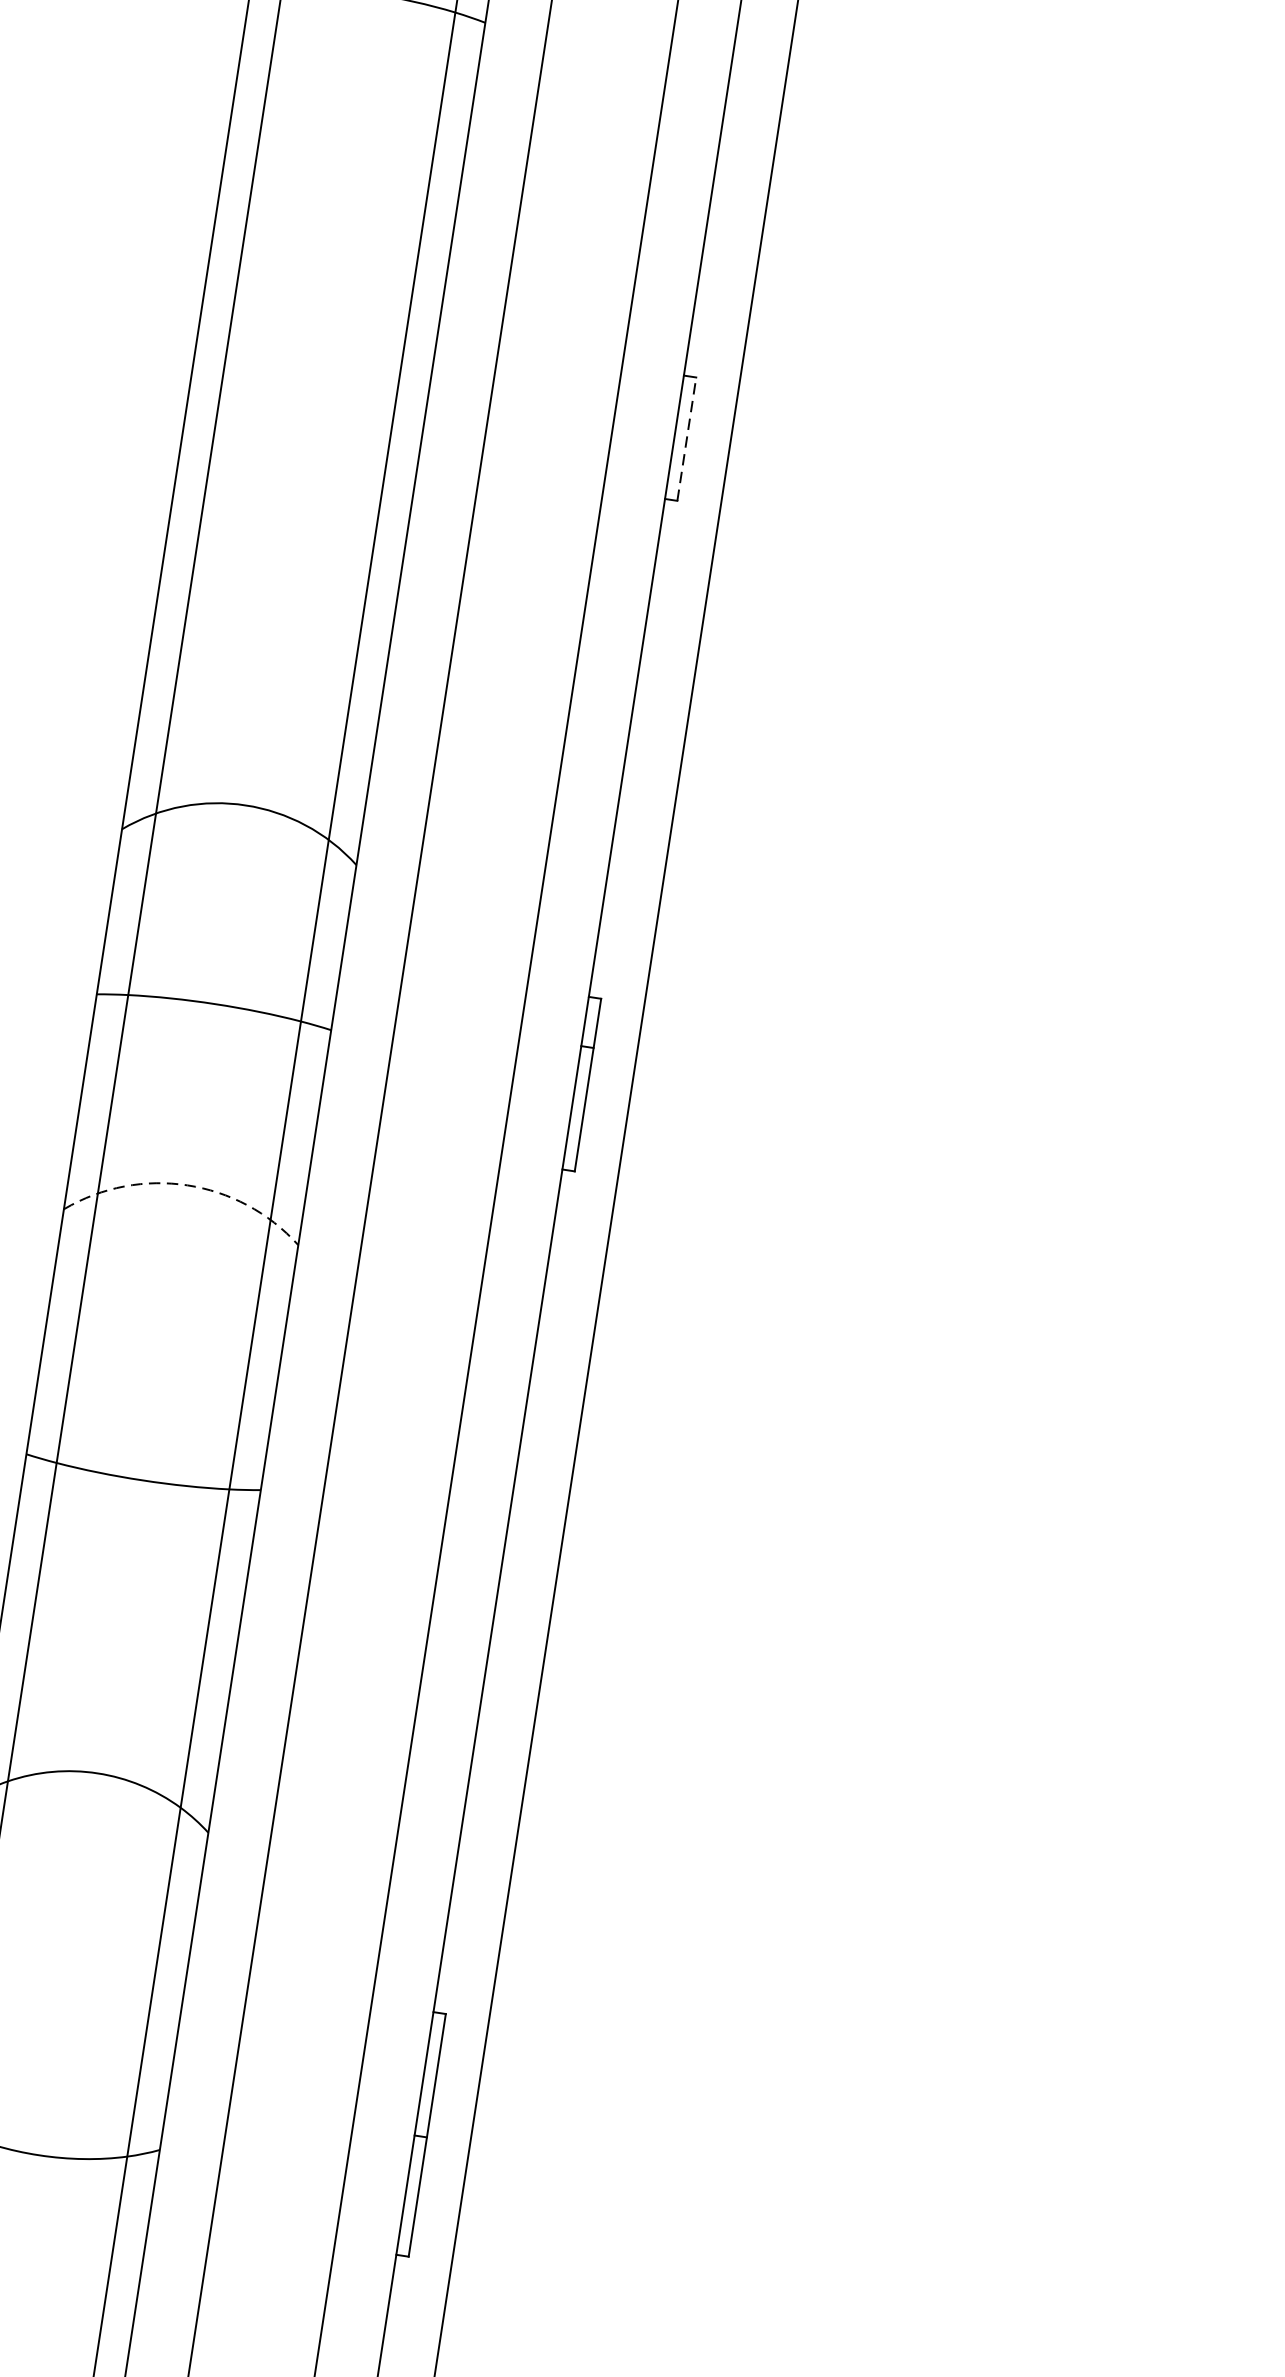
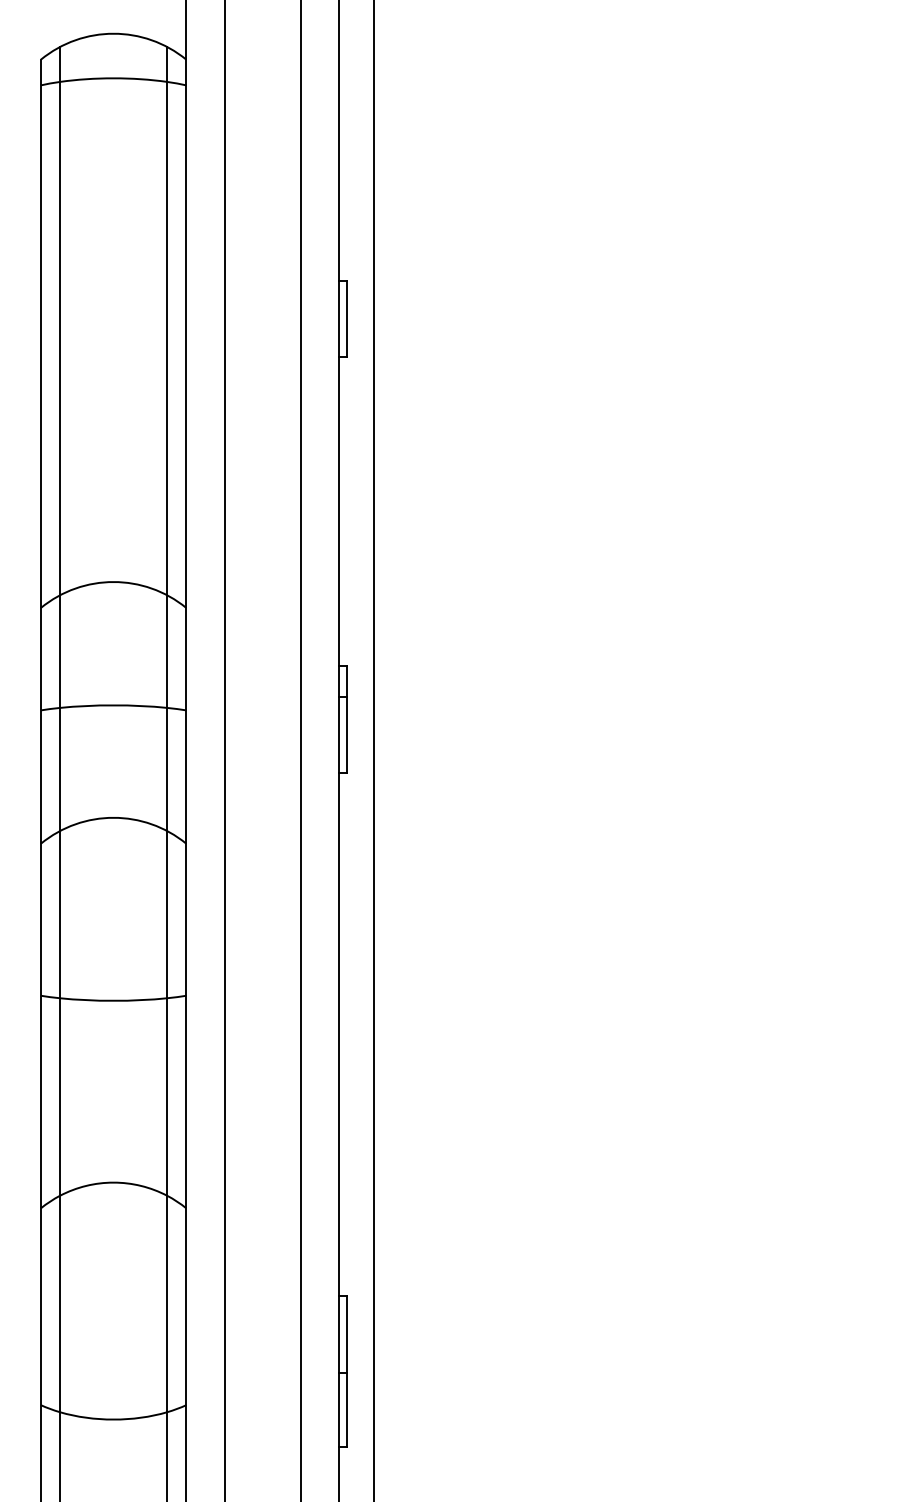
line: (687, 438) -> (347, 318), dashed -> solid
arc: (187, 1184) -> (113, 817), dashed -> solid

